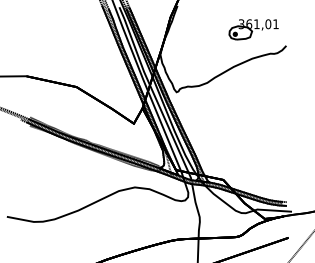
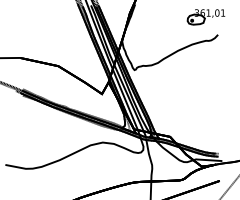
part: (253, 29) -> (206, 17), moved

